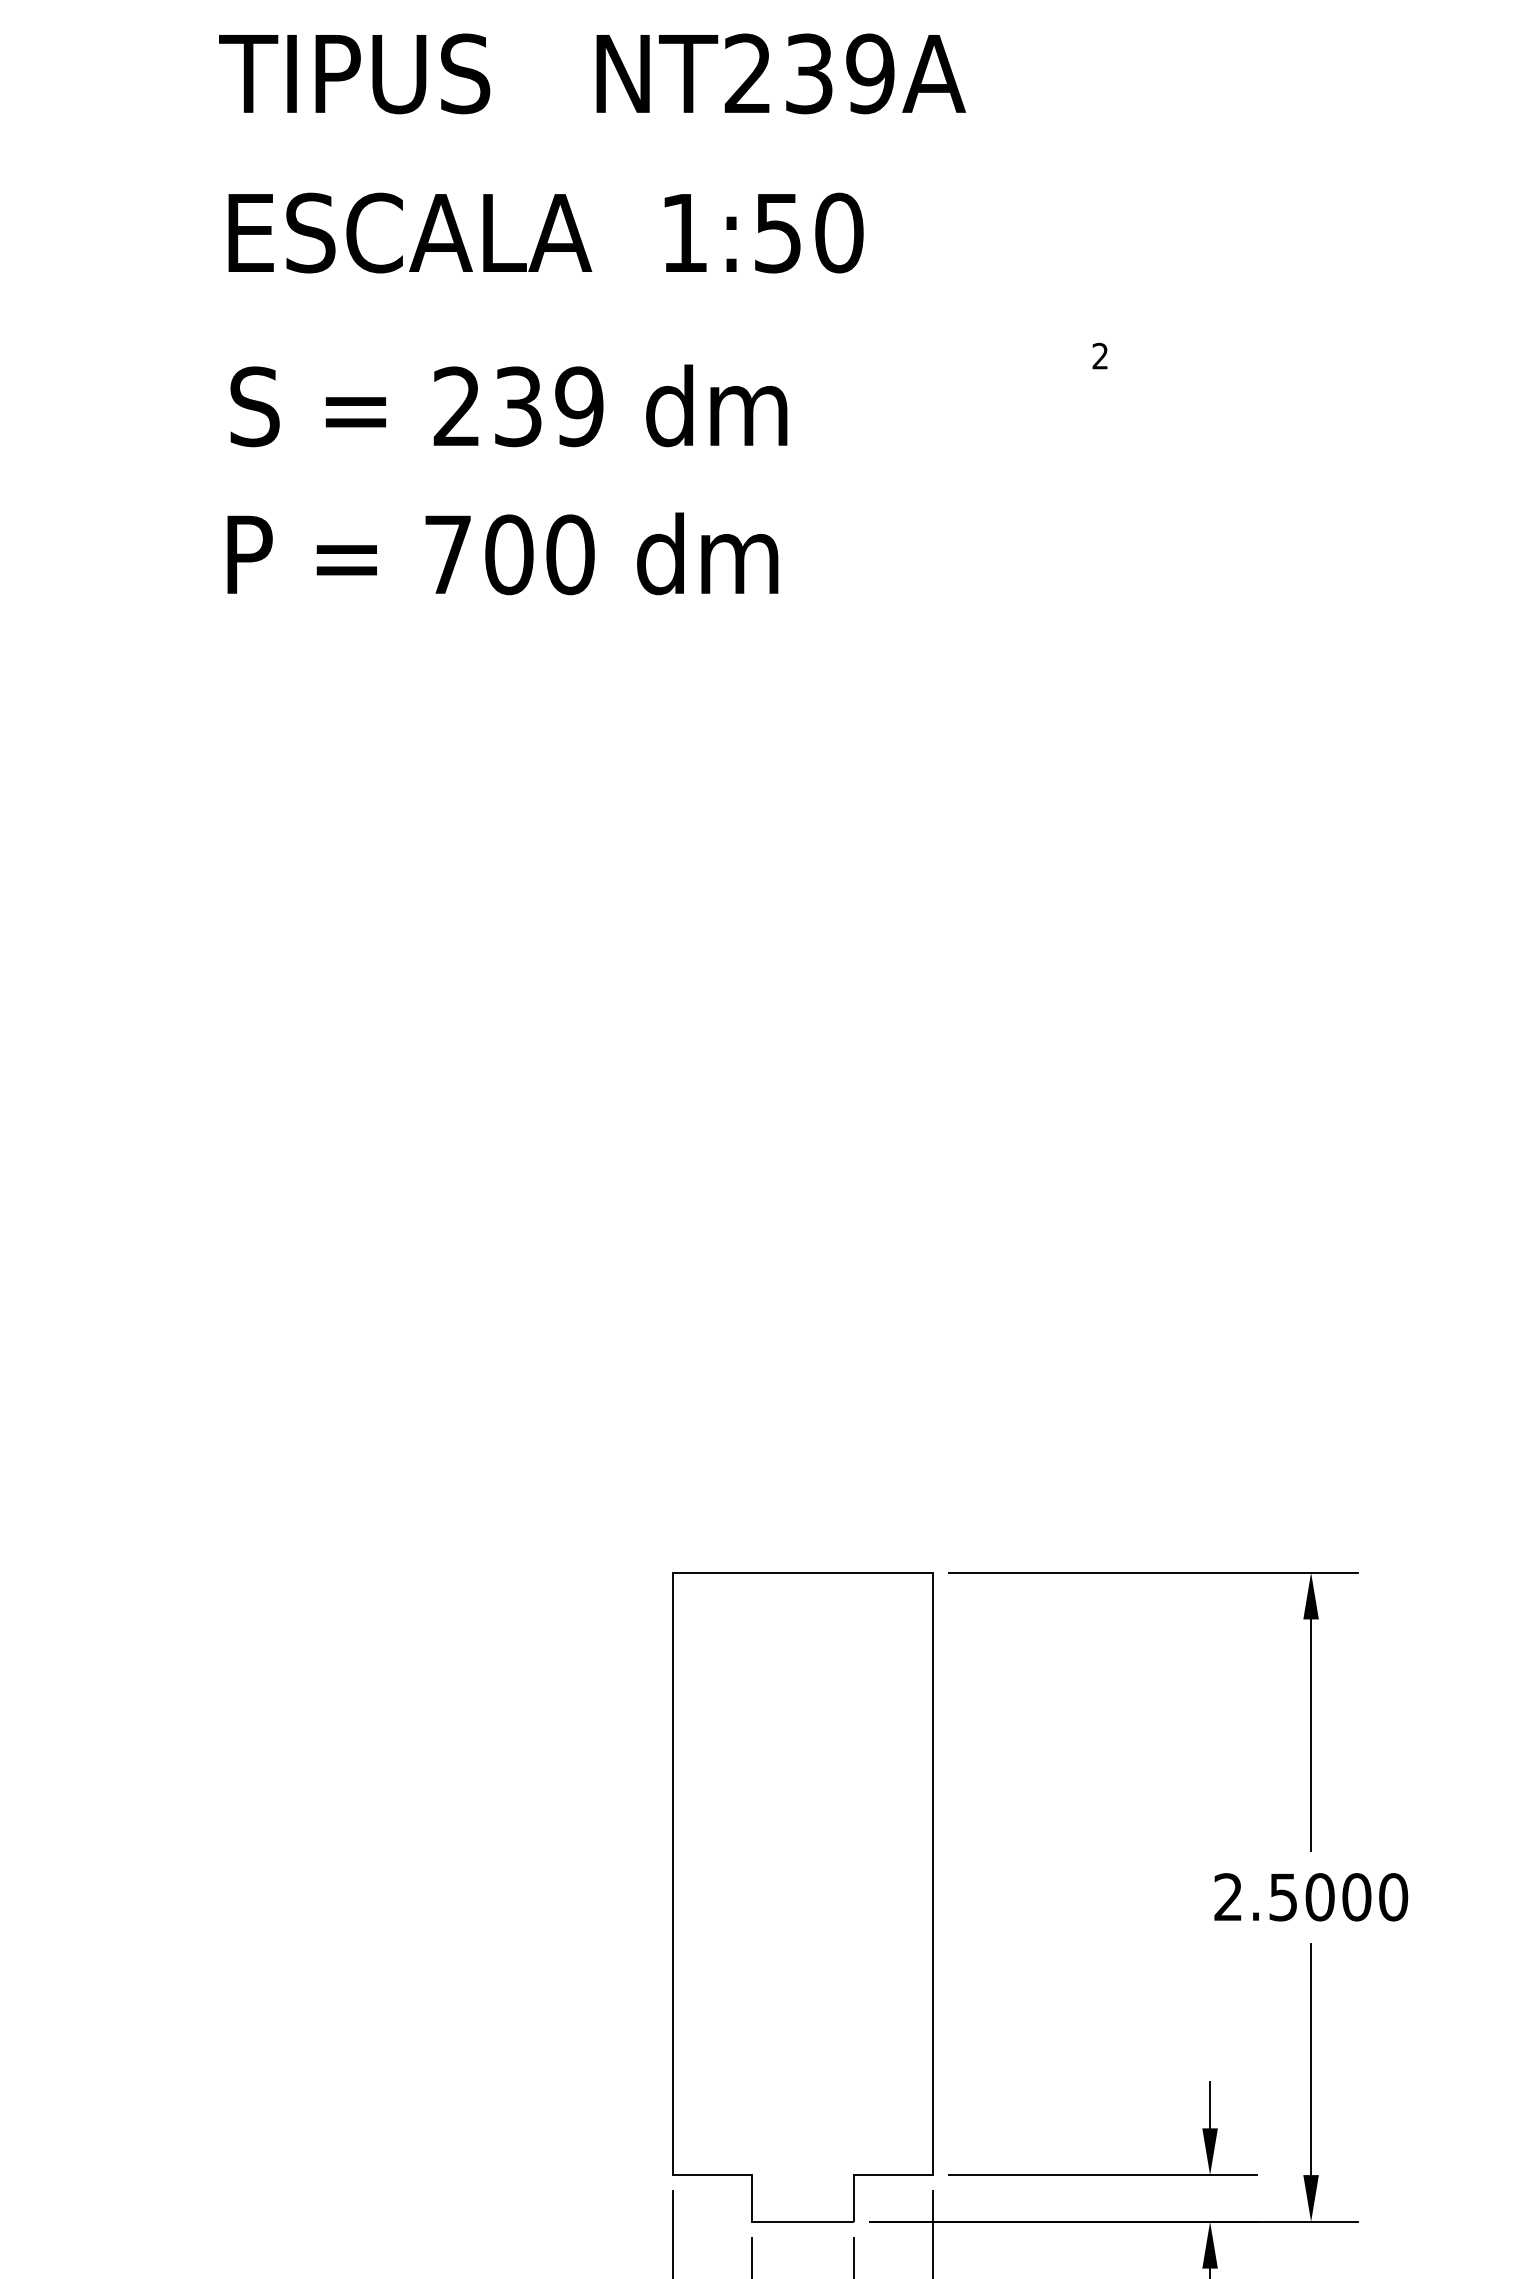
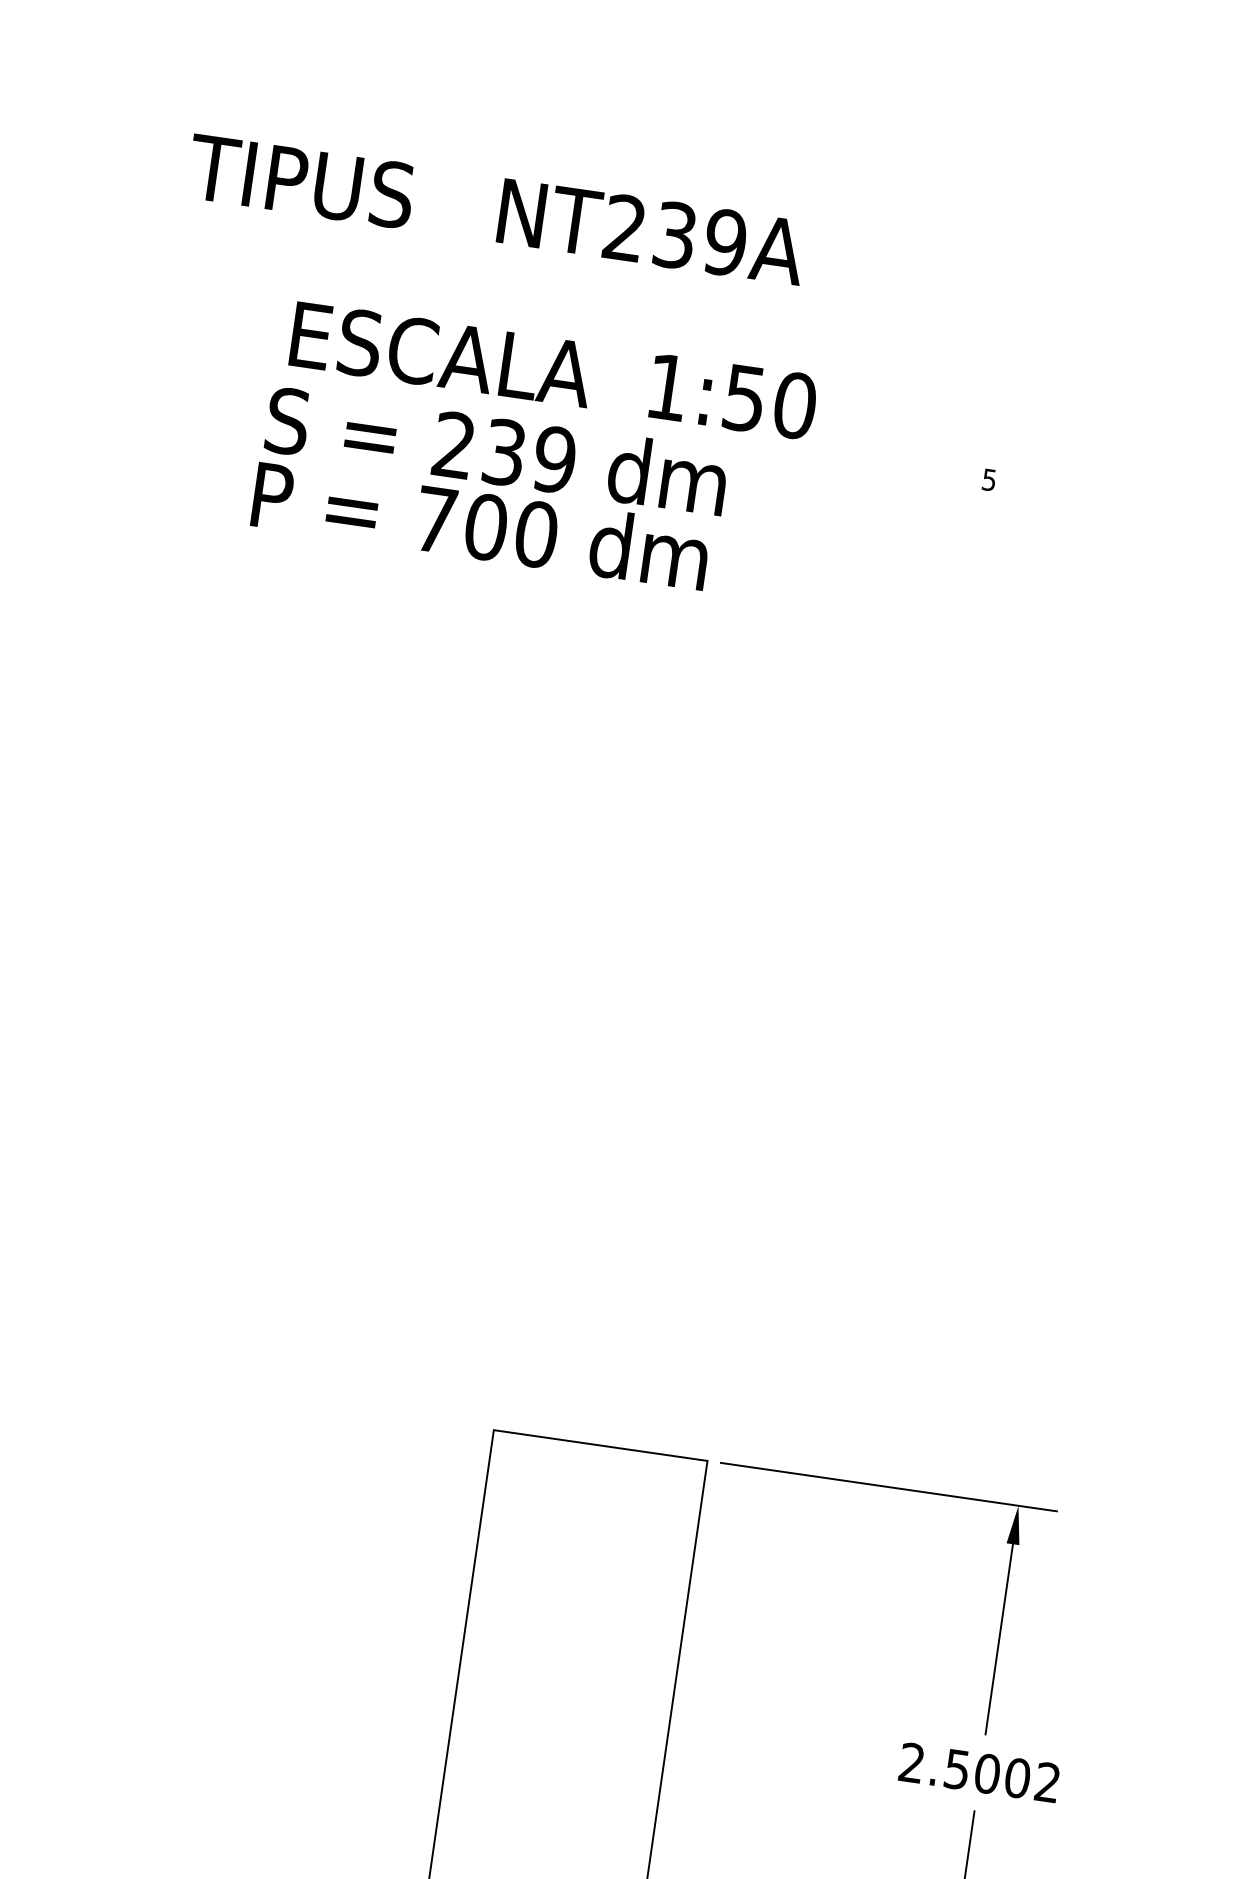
text: (592, 73) -> (496, 209), moved
text: (545, 232) -> (553, 370), moved
text: (1099, 355) -> (988, 479), 2 -> 5
text: (502, 553) -> (480, 525), moved
text: (1393, 1897) -> (1047, 1782), 2.5000 -> 2.5002

